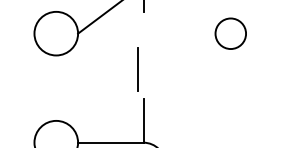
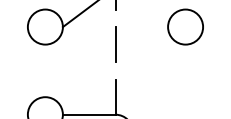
circle: (230, 33) -> (185, 26), size x1.43
line: (137, 69) -> (115, 44), moved

